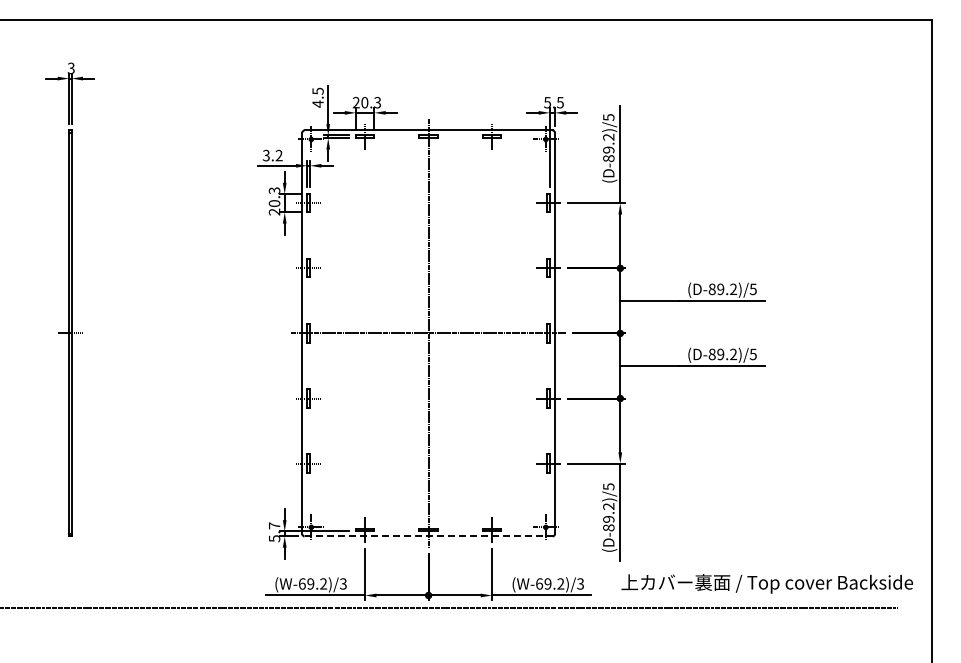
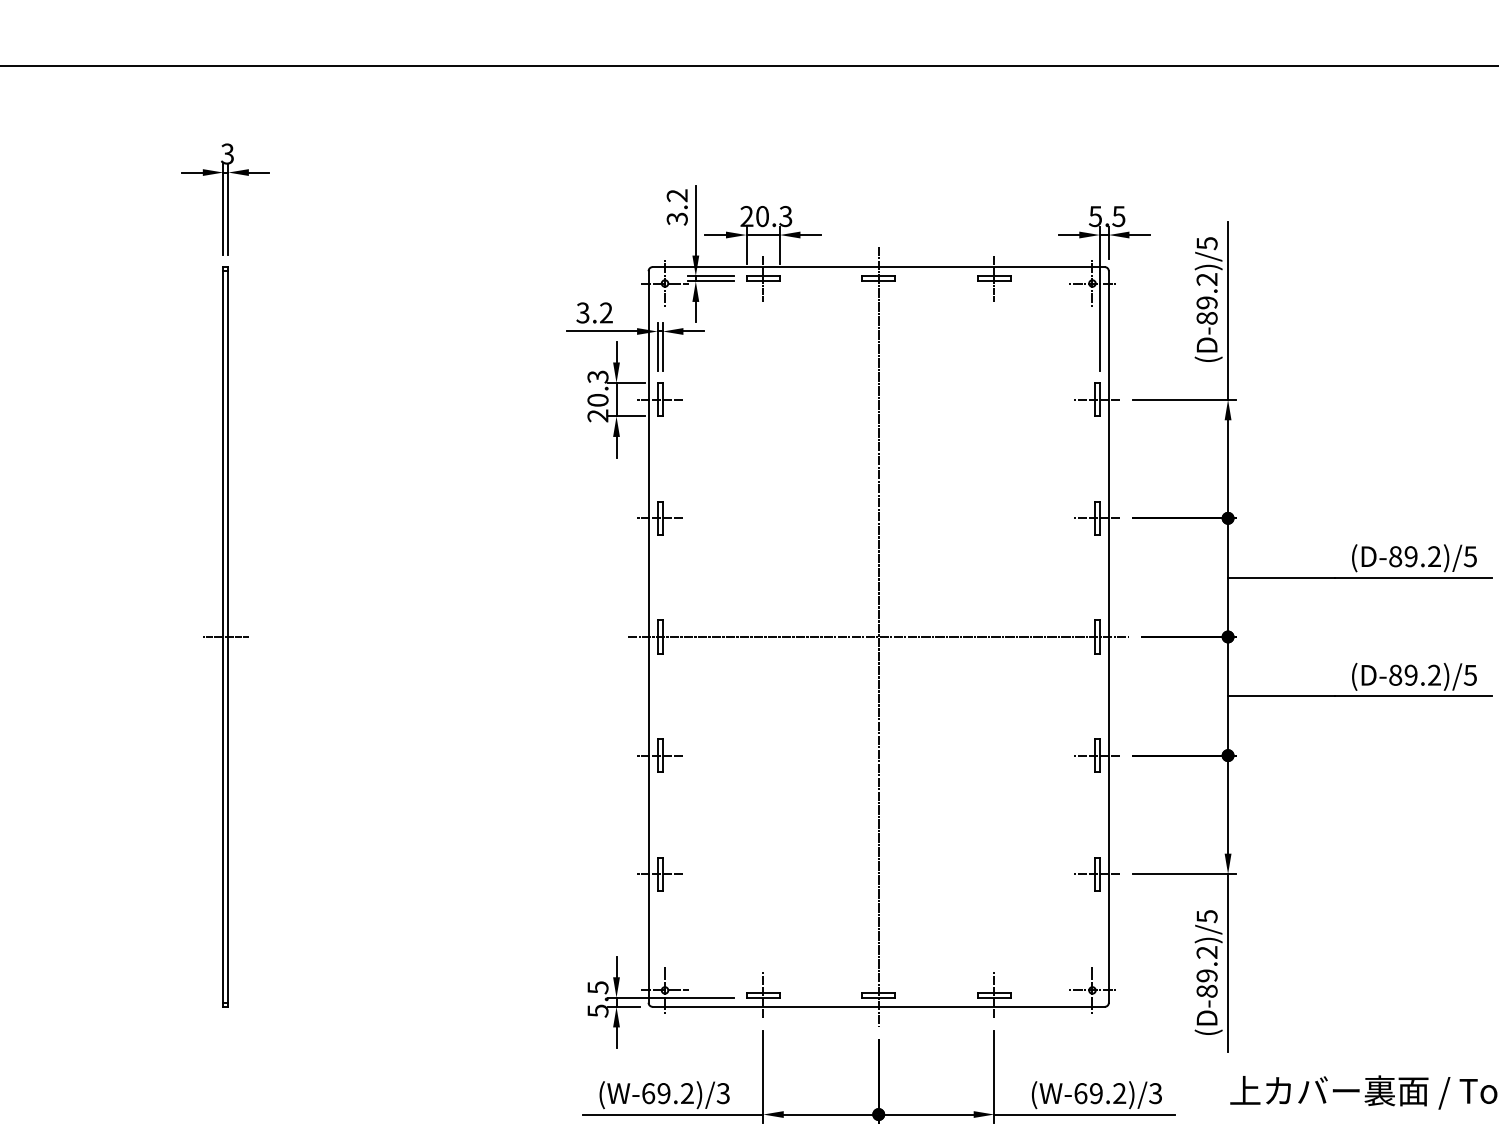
text: (317, 97) -> (676, 207), 4.5 -> 3.2
text: (274, 525) -> (597, 986), 5.7 -> 5.5
line: (429, 536) -> (880, 1007), dashed -> solid

